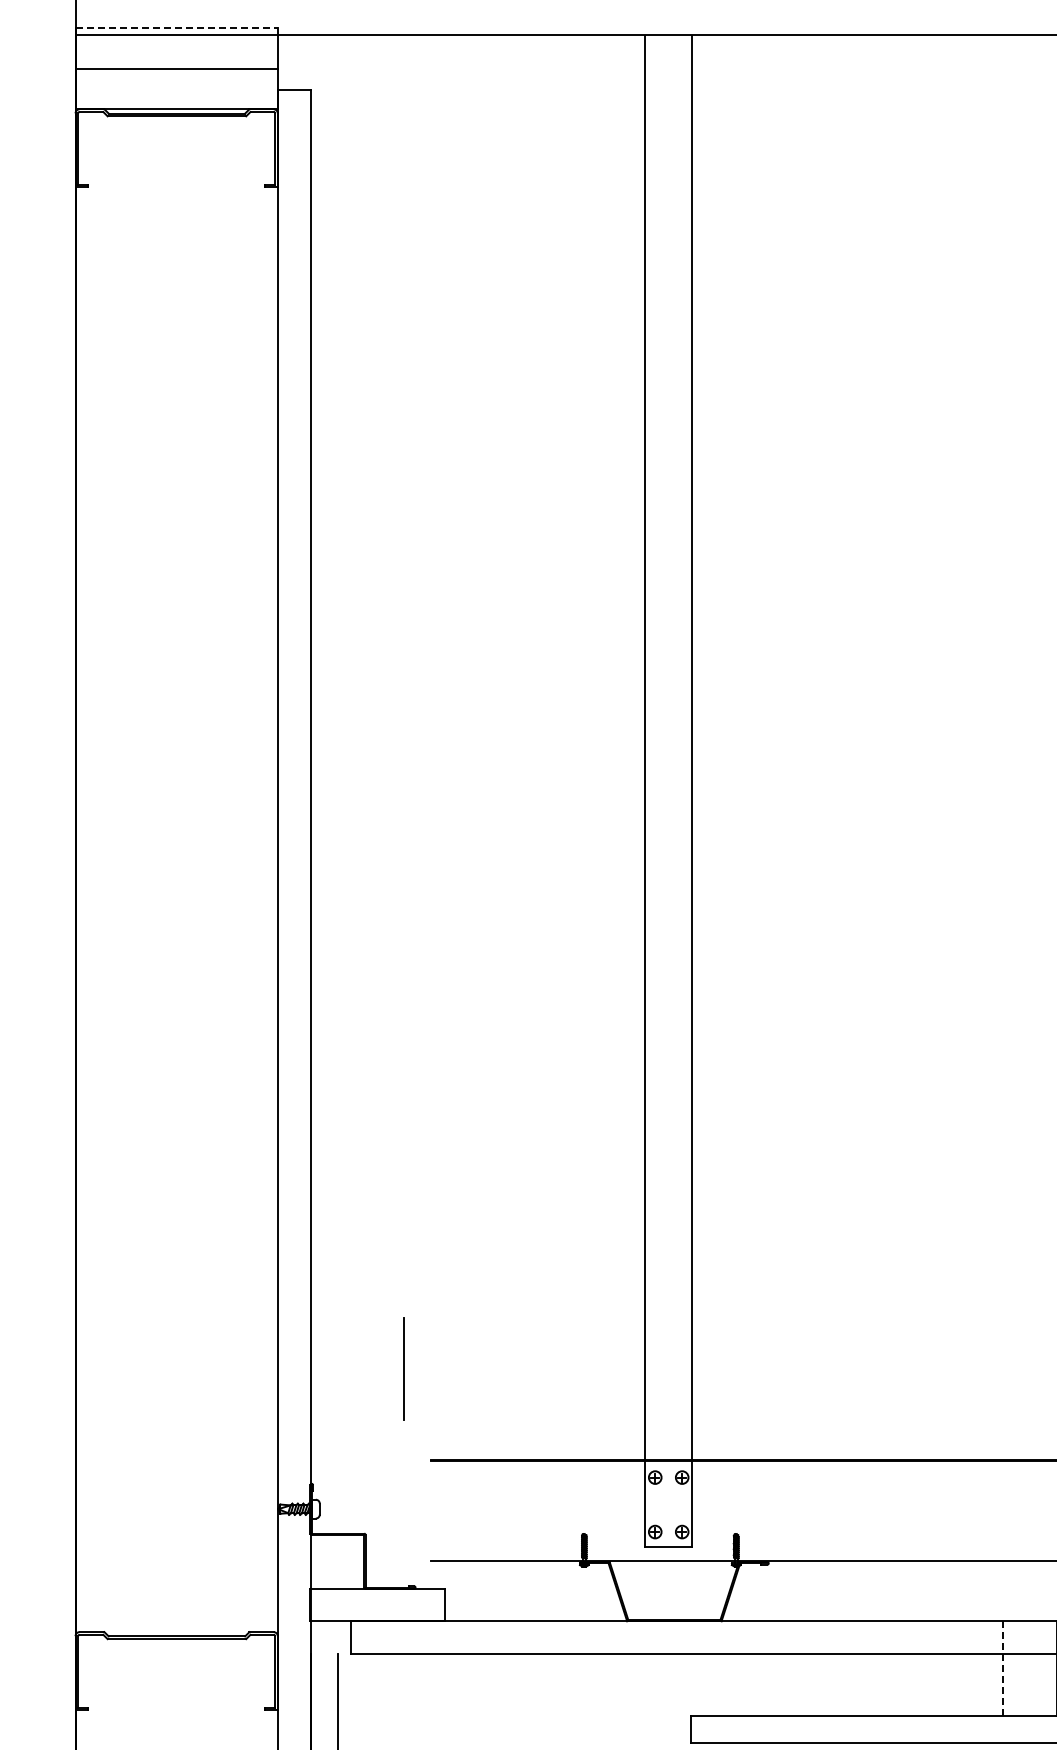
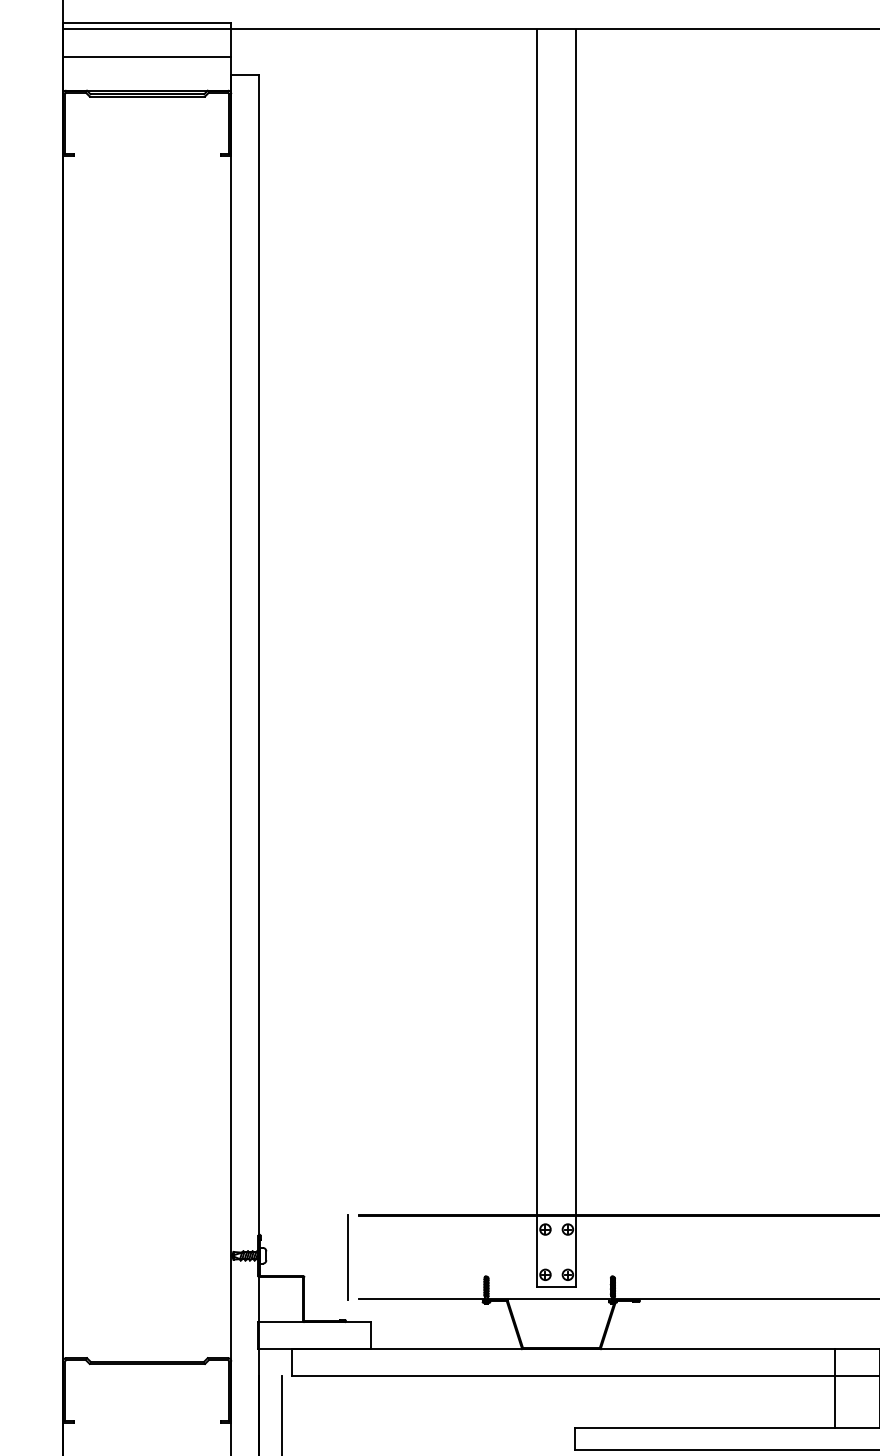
line: (177, 28) -> (147, 23), dashed -> solid
line: (403, 1368) -> (347, 1256), moved
line: (1002, 1668) -> (834, 1388), dashed -> solid

